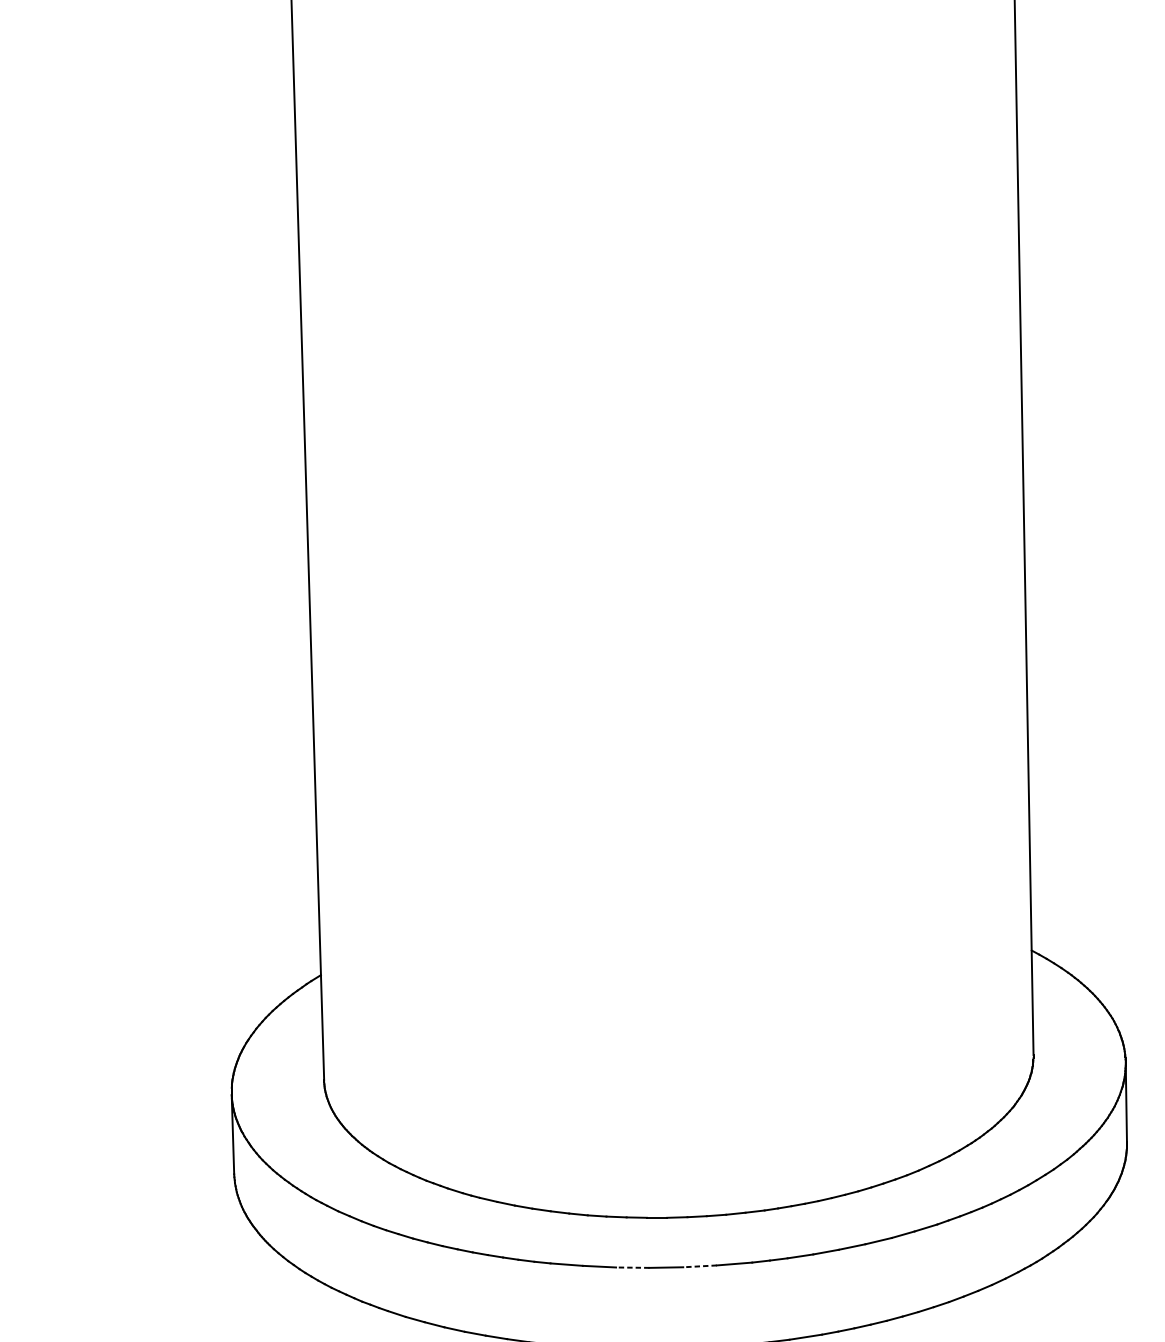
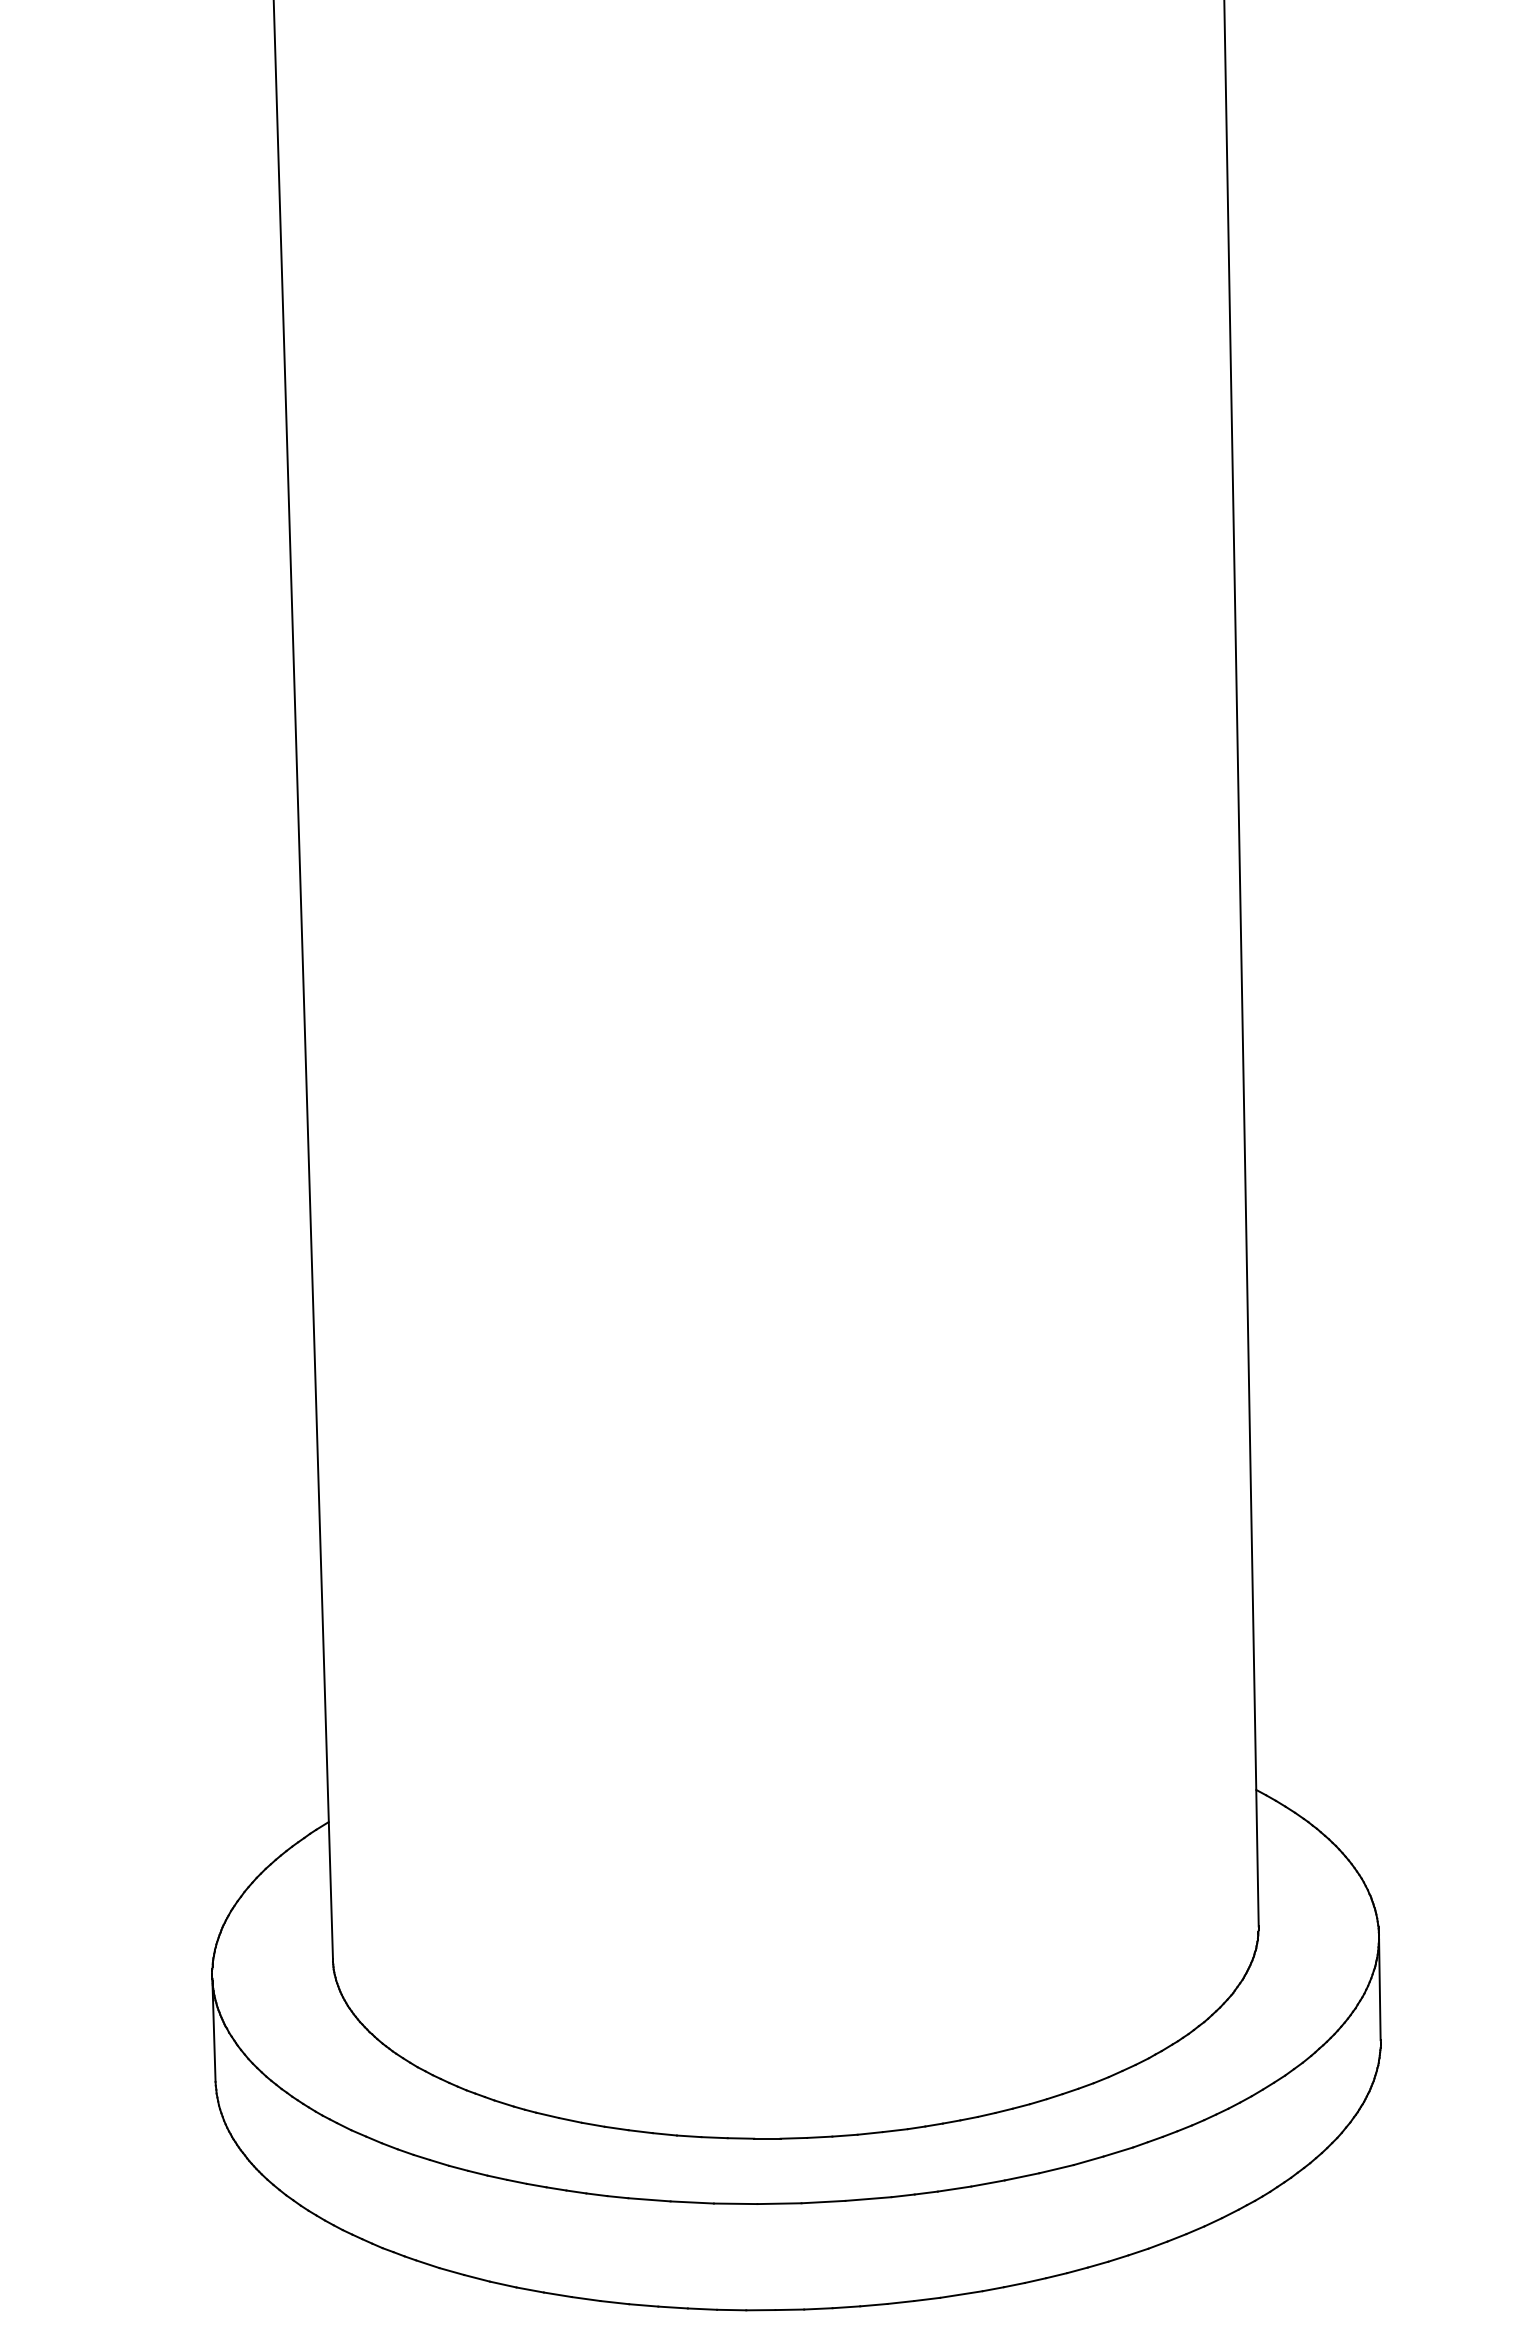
line: (700, 1266) -> (823, 2202), dashed -> solid
line: (632, 1267) -> (735, 2203), dashed -> solid

